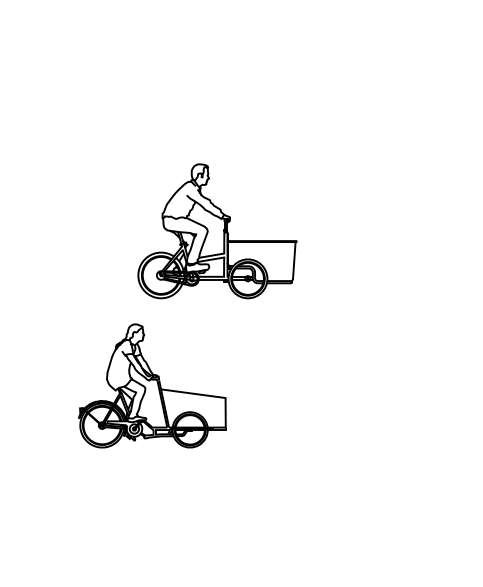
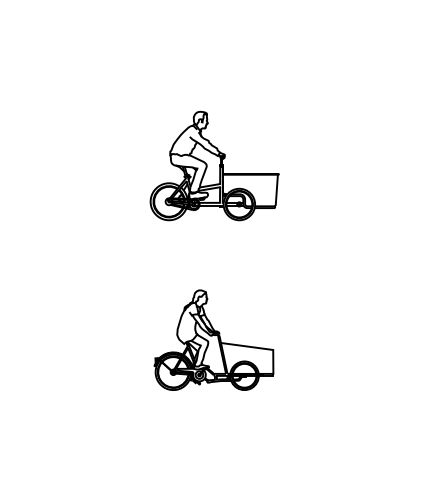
part: (151, 385) -> (213, 339), moved

